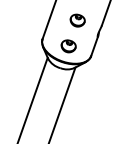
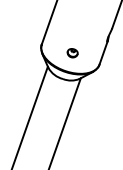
part: (77, 20) -> (83, 22), removed
part: (68, 46) -> (72, 53), size x0.6

